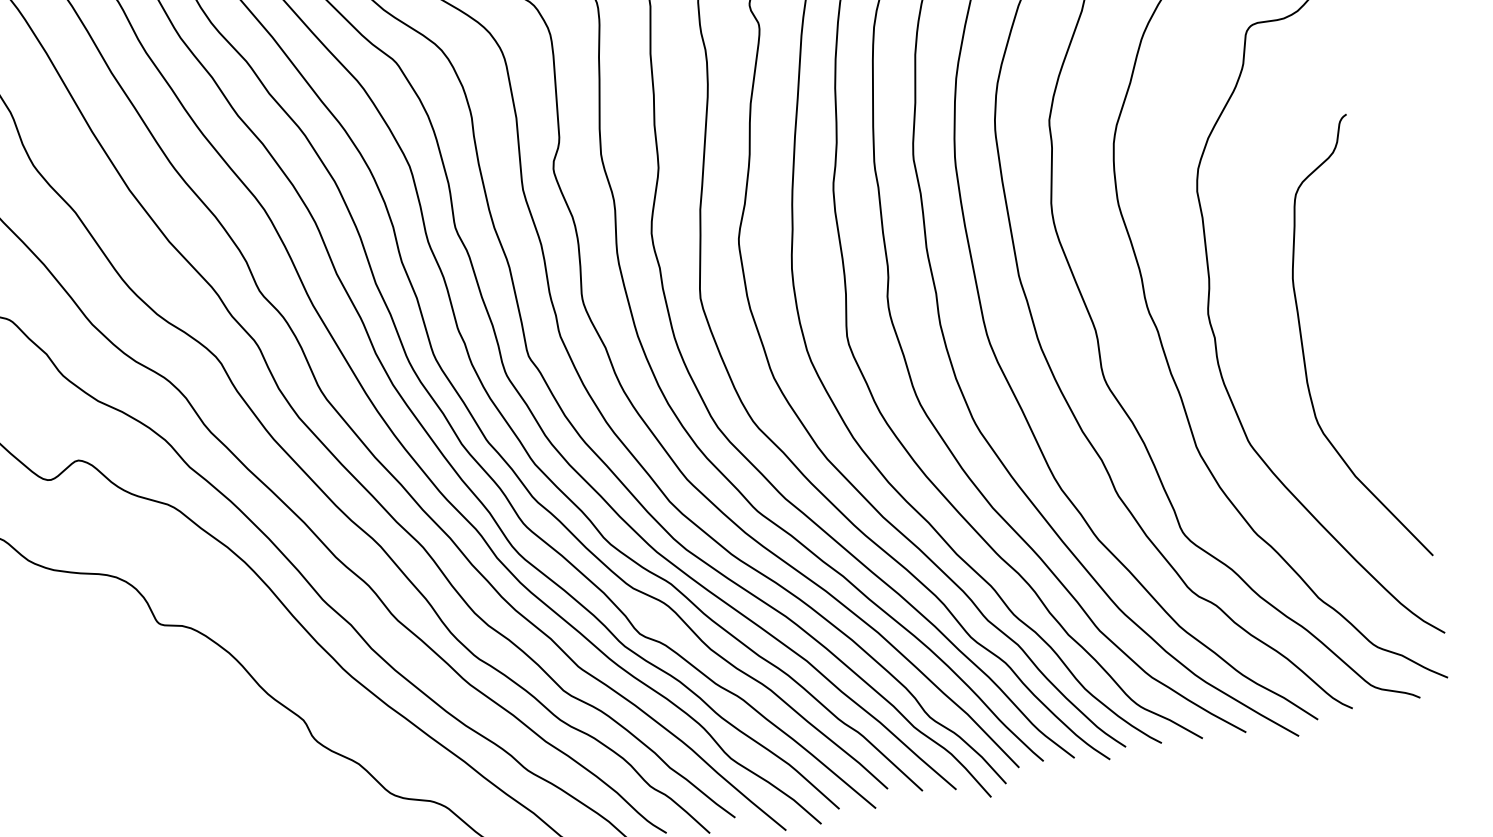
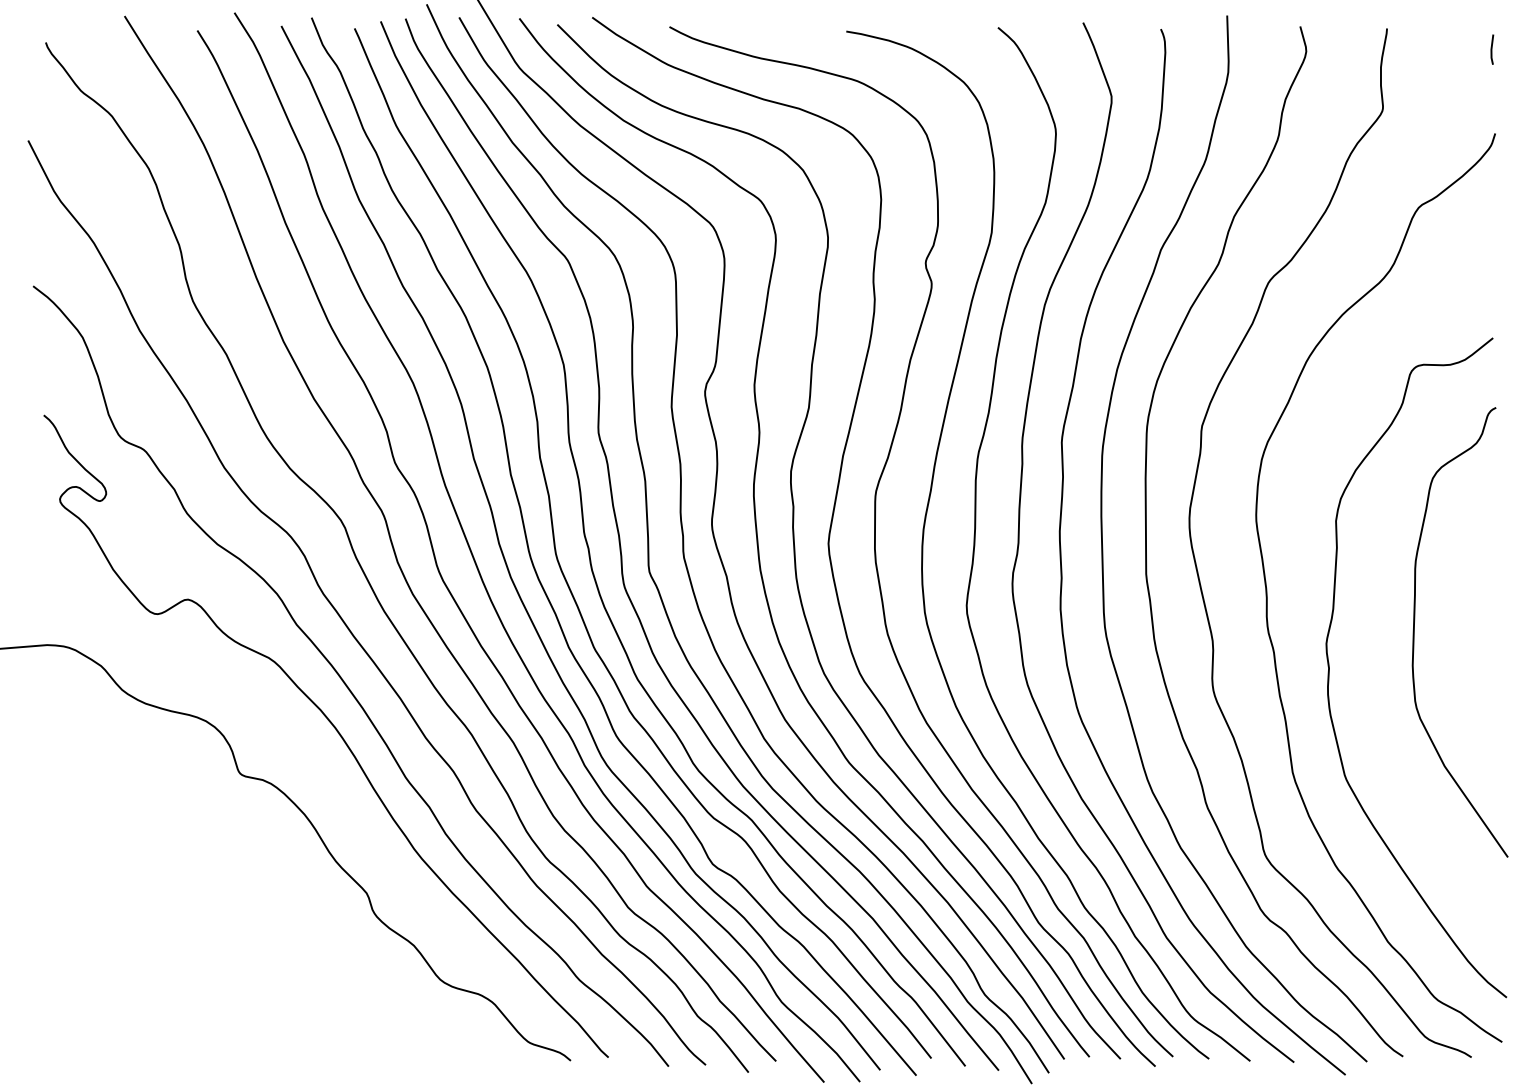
curve: (1303, 349) -> (1414, 632), moved

